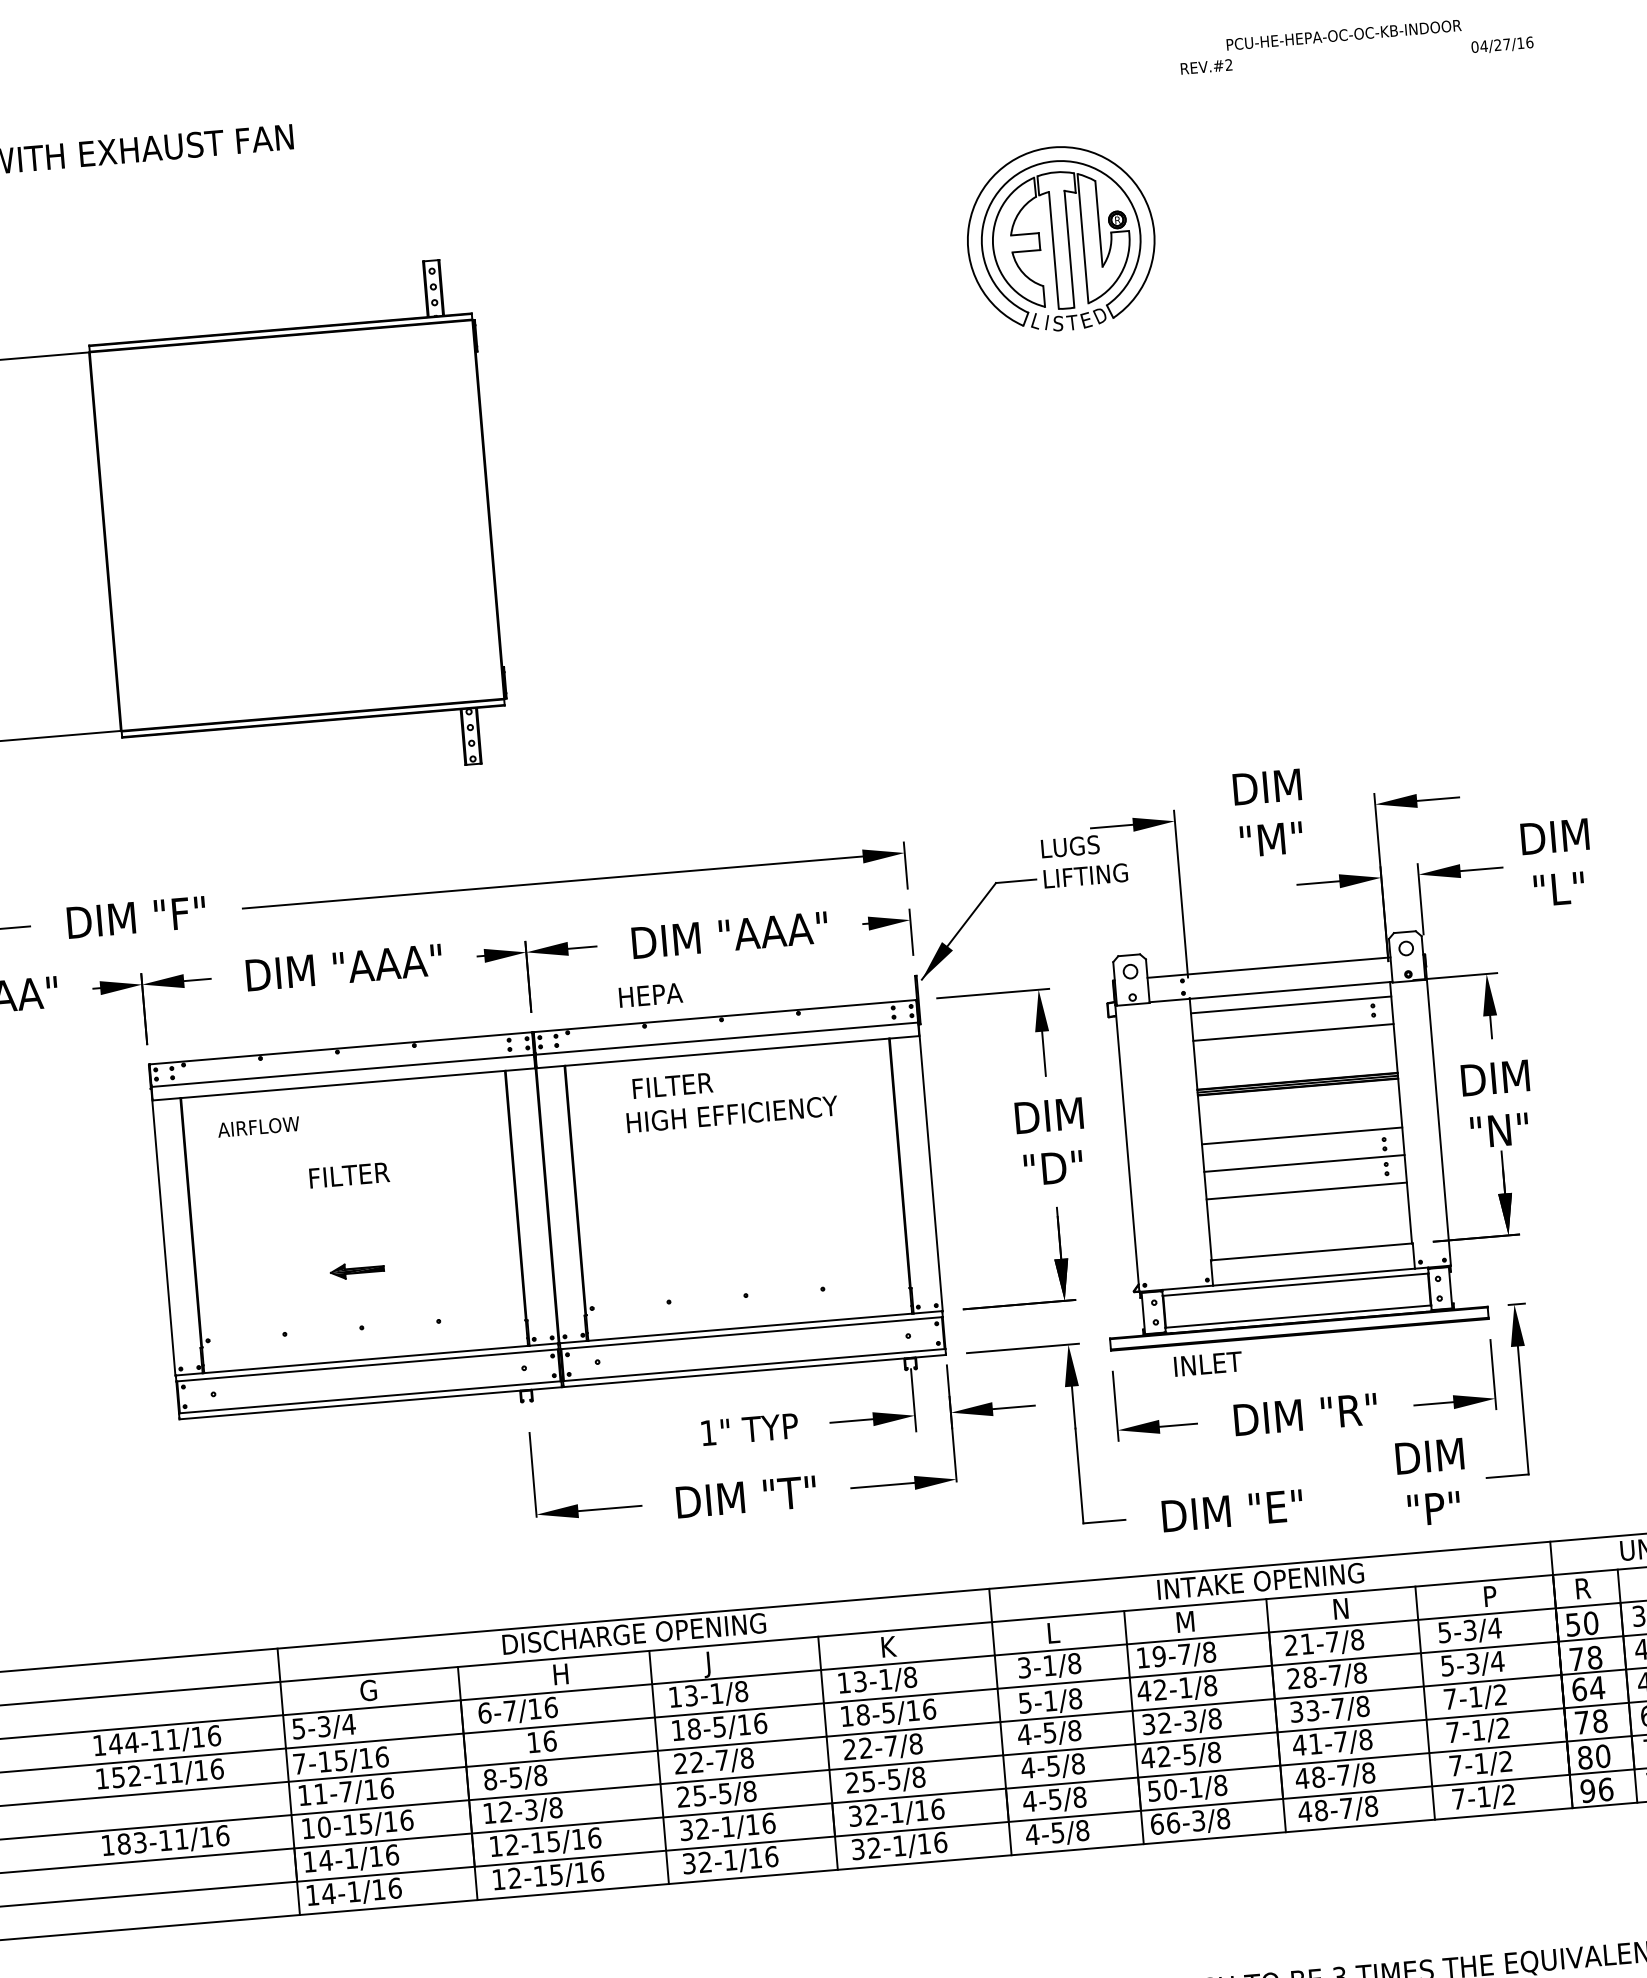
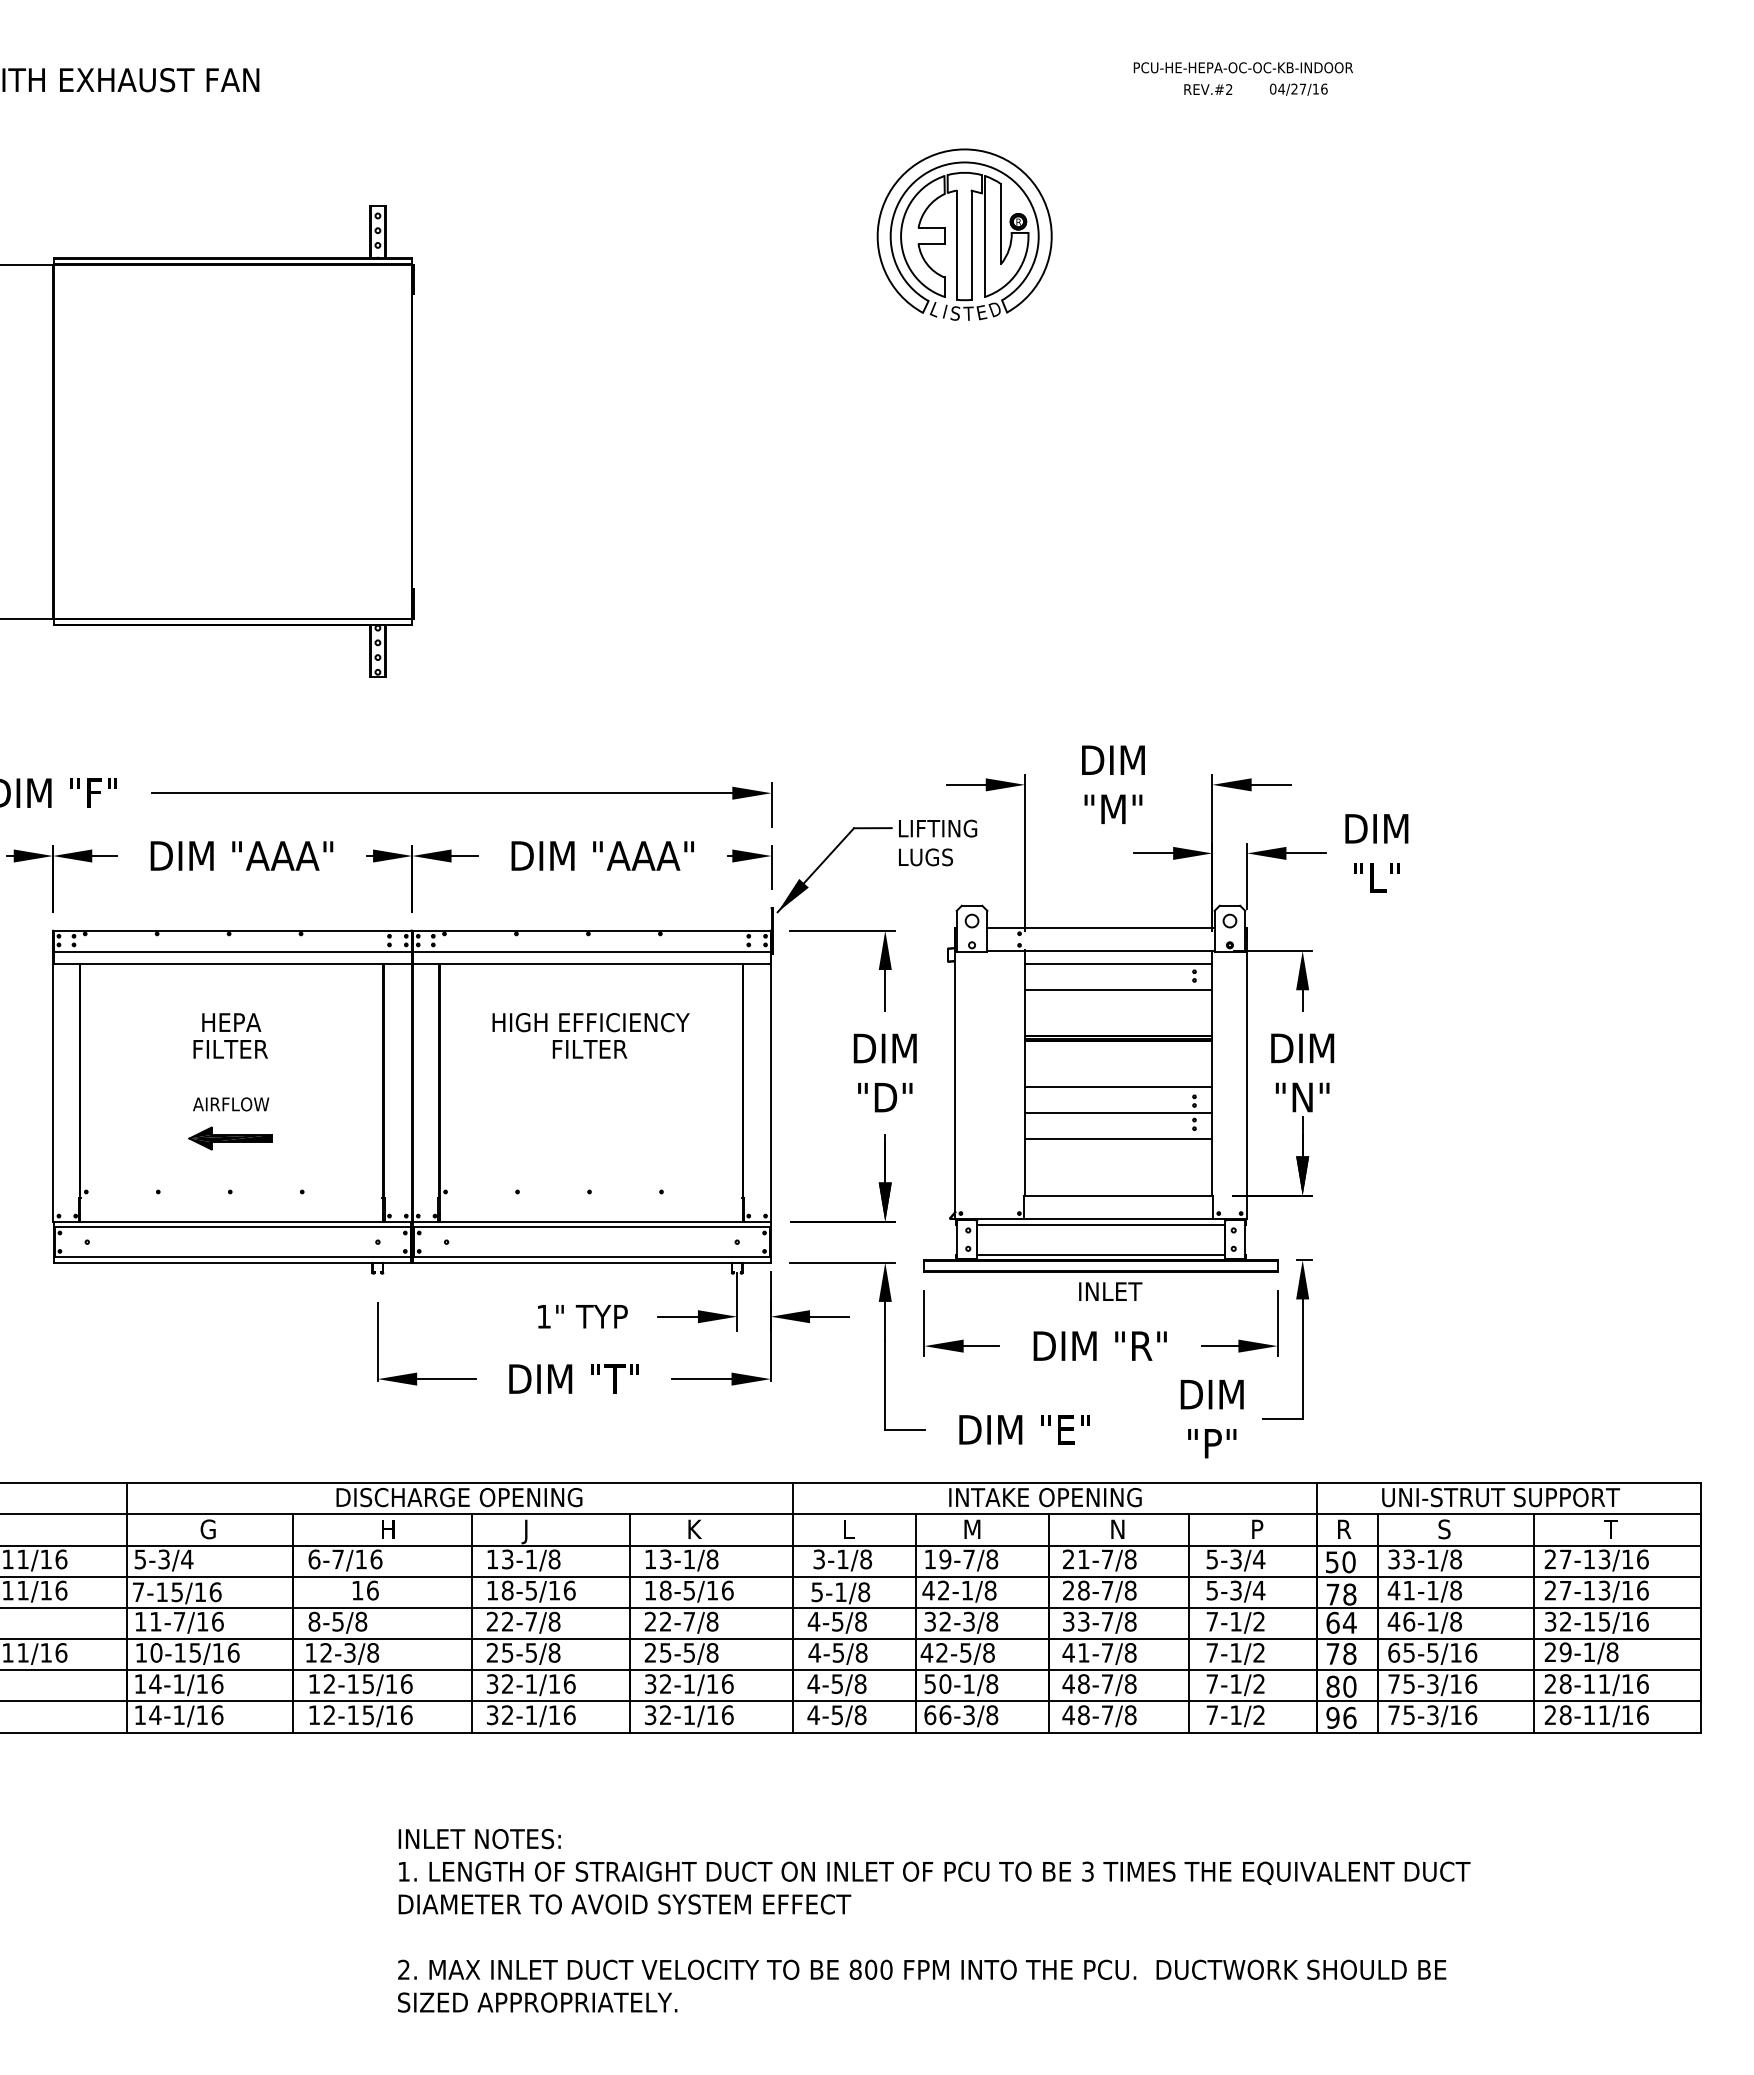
text: (1502, 45) -> (1298, 89), moved
text: (1206, 66) -> (1208, 89), moved
text: (1069, 846) -> (925, 857), moved
text: (650, 995) -> (231, 1022), moved
text: (672, 1085) -> (589, 1049), moved
text: (259, 1127) -> (231, 1104), moved
part: (357, 1270) -> (230, 1138), size x1.67
text: (1208, 1363) -> (1110, 1291), moved

